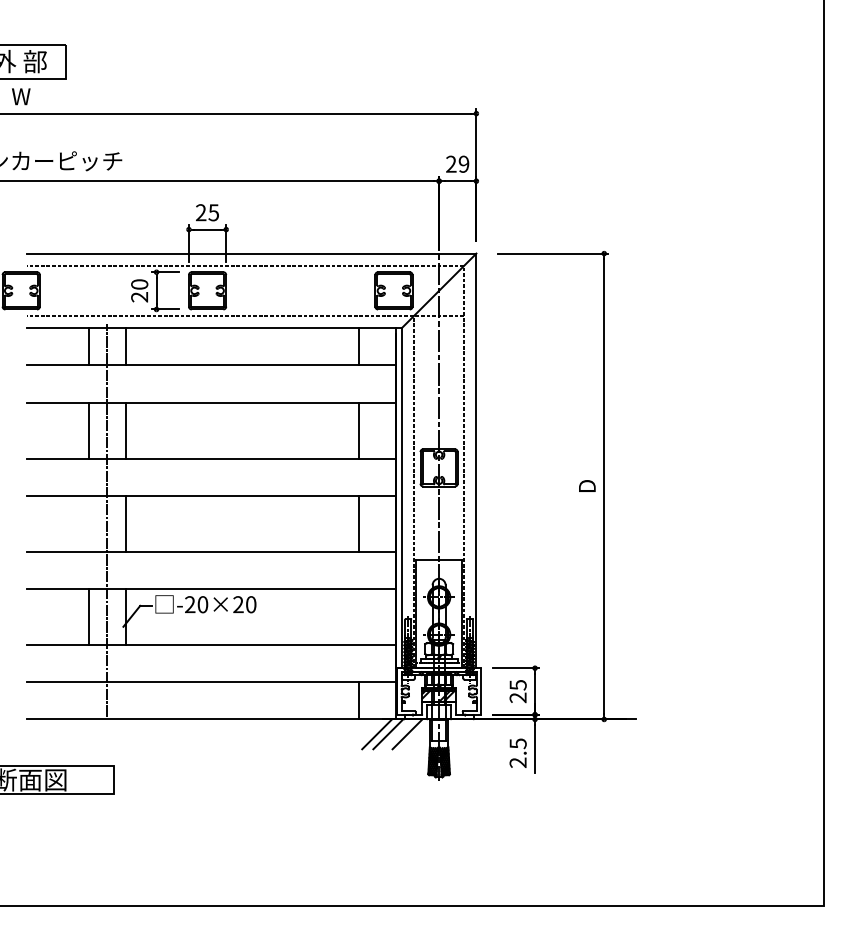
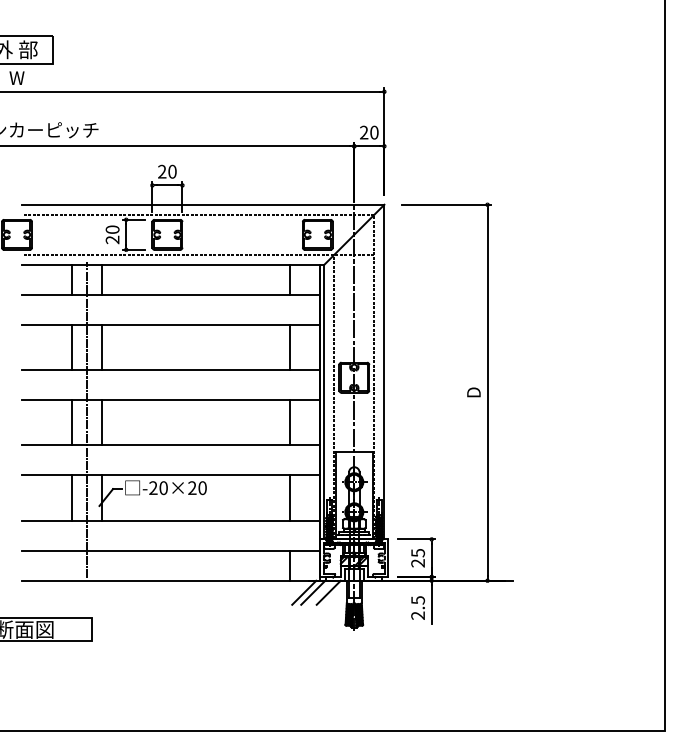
text: (463, 163) -> (373, 132), 29 -> 20
text: (213, 212) -> (172, 171), 25 -> 20
line: (88, 523) -> (71, 422), added
line: (359, 616) -> (290, 497), added

